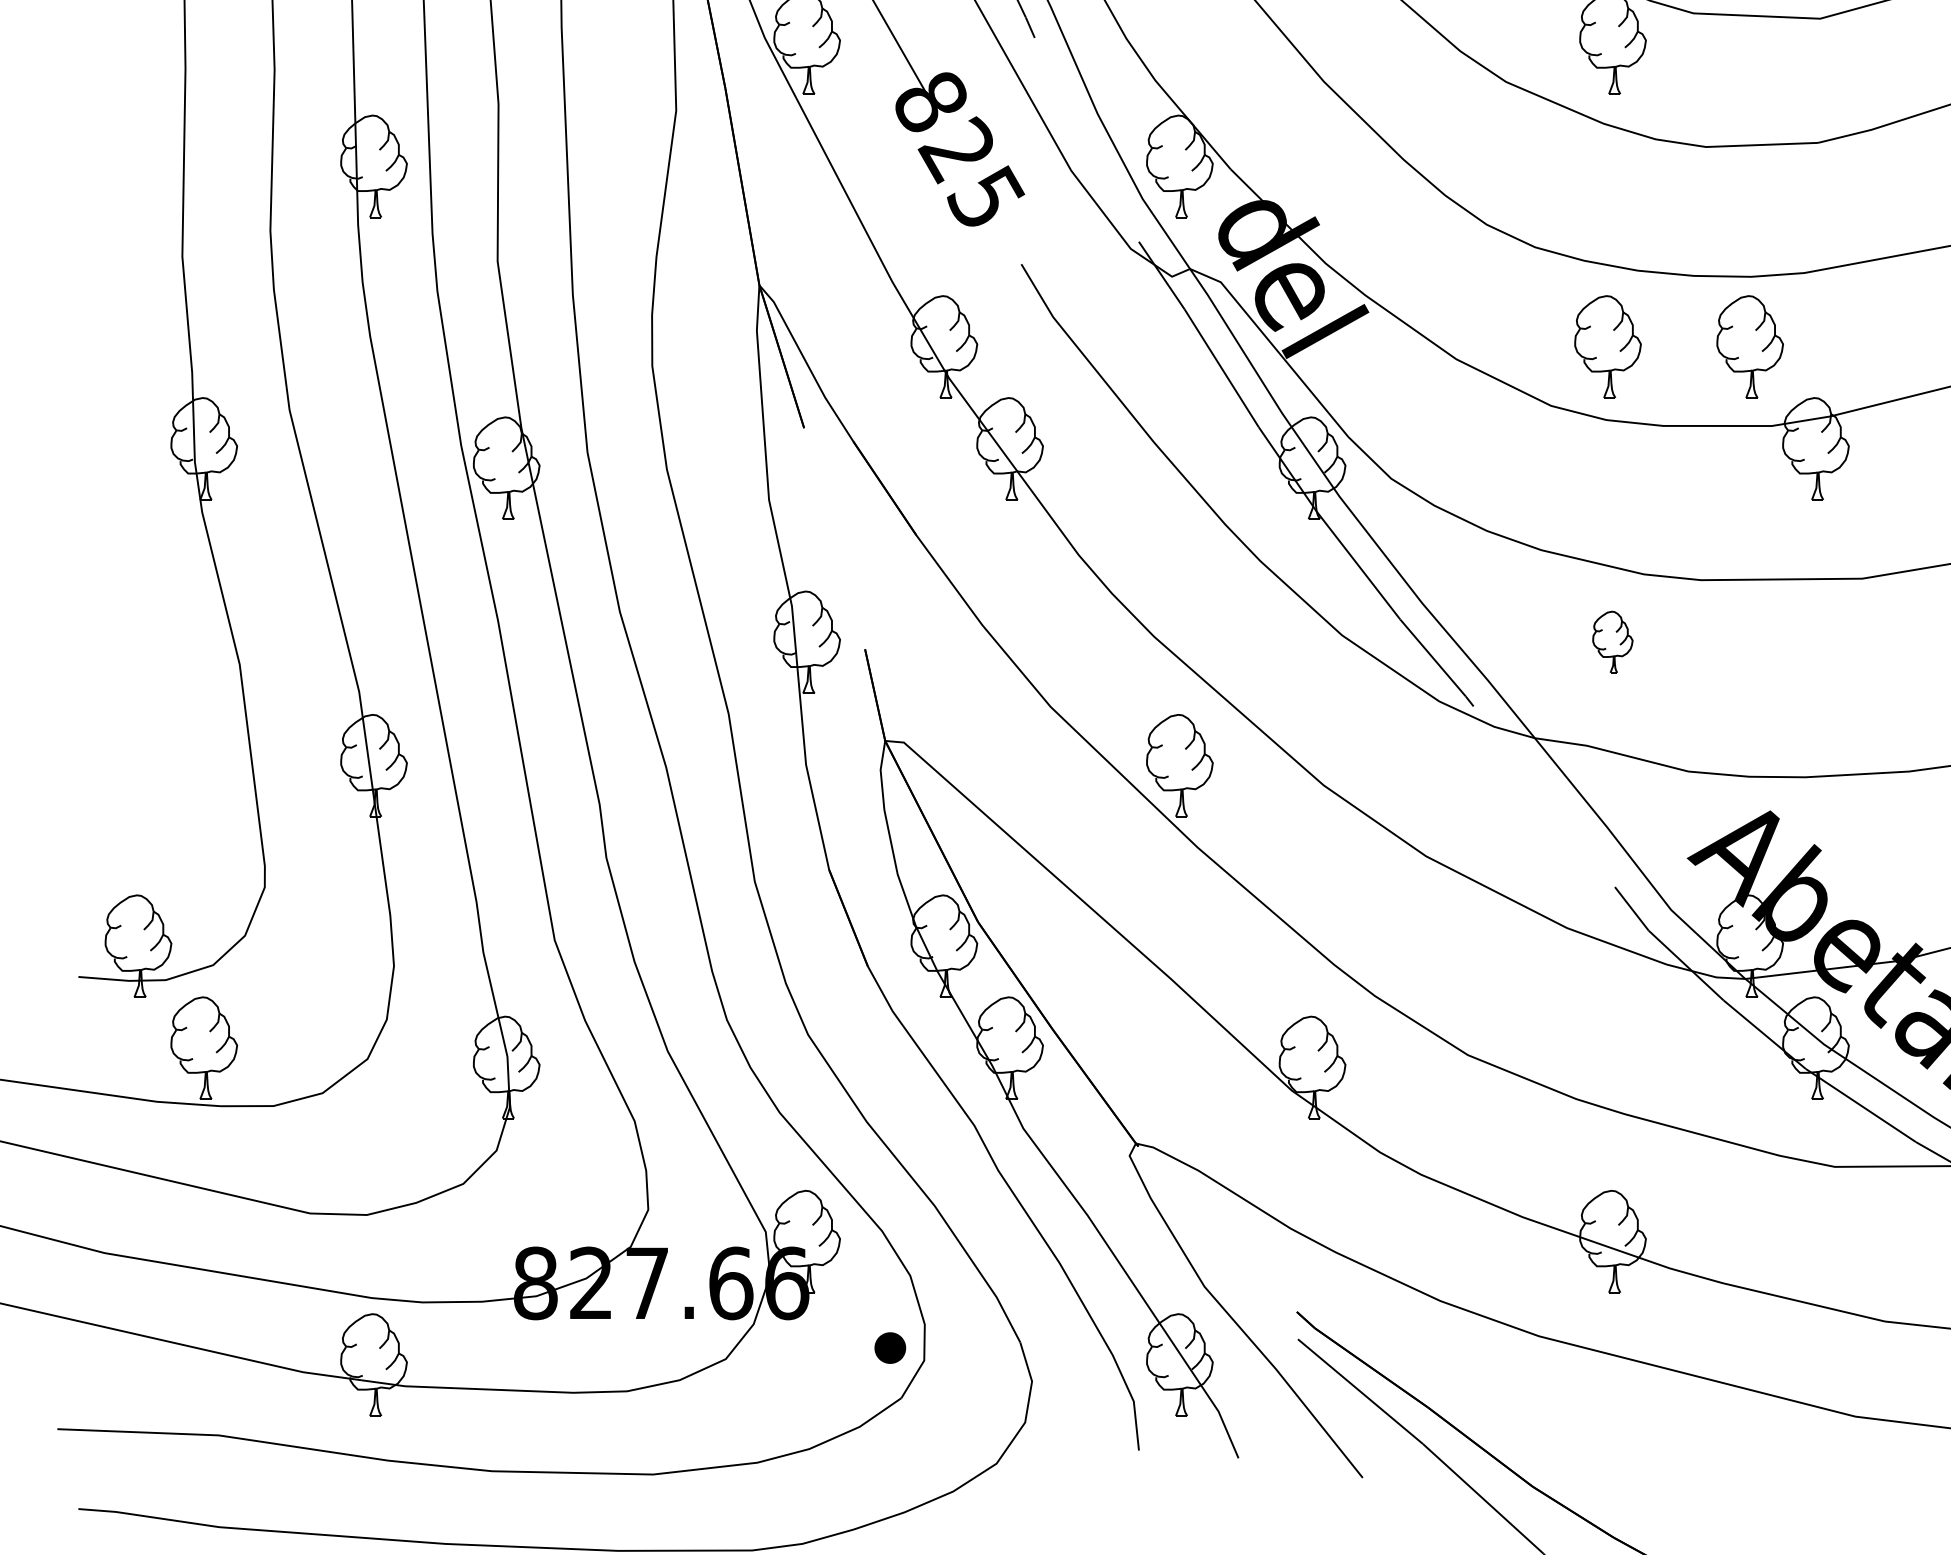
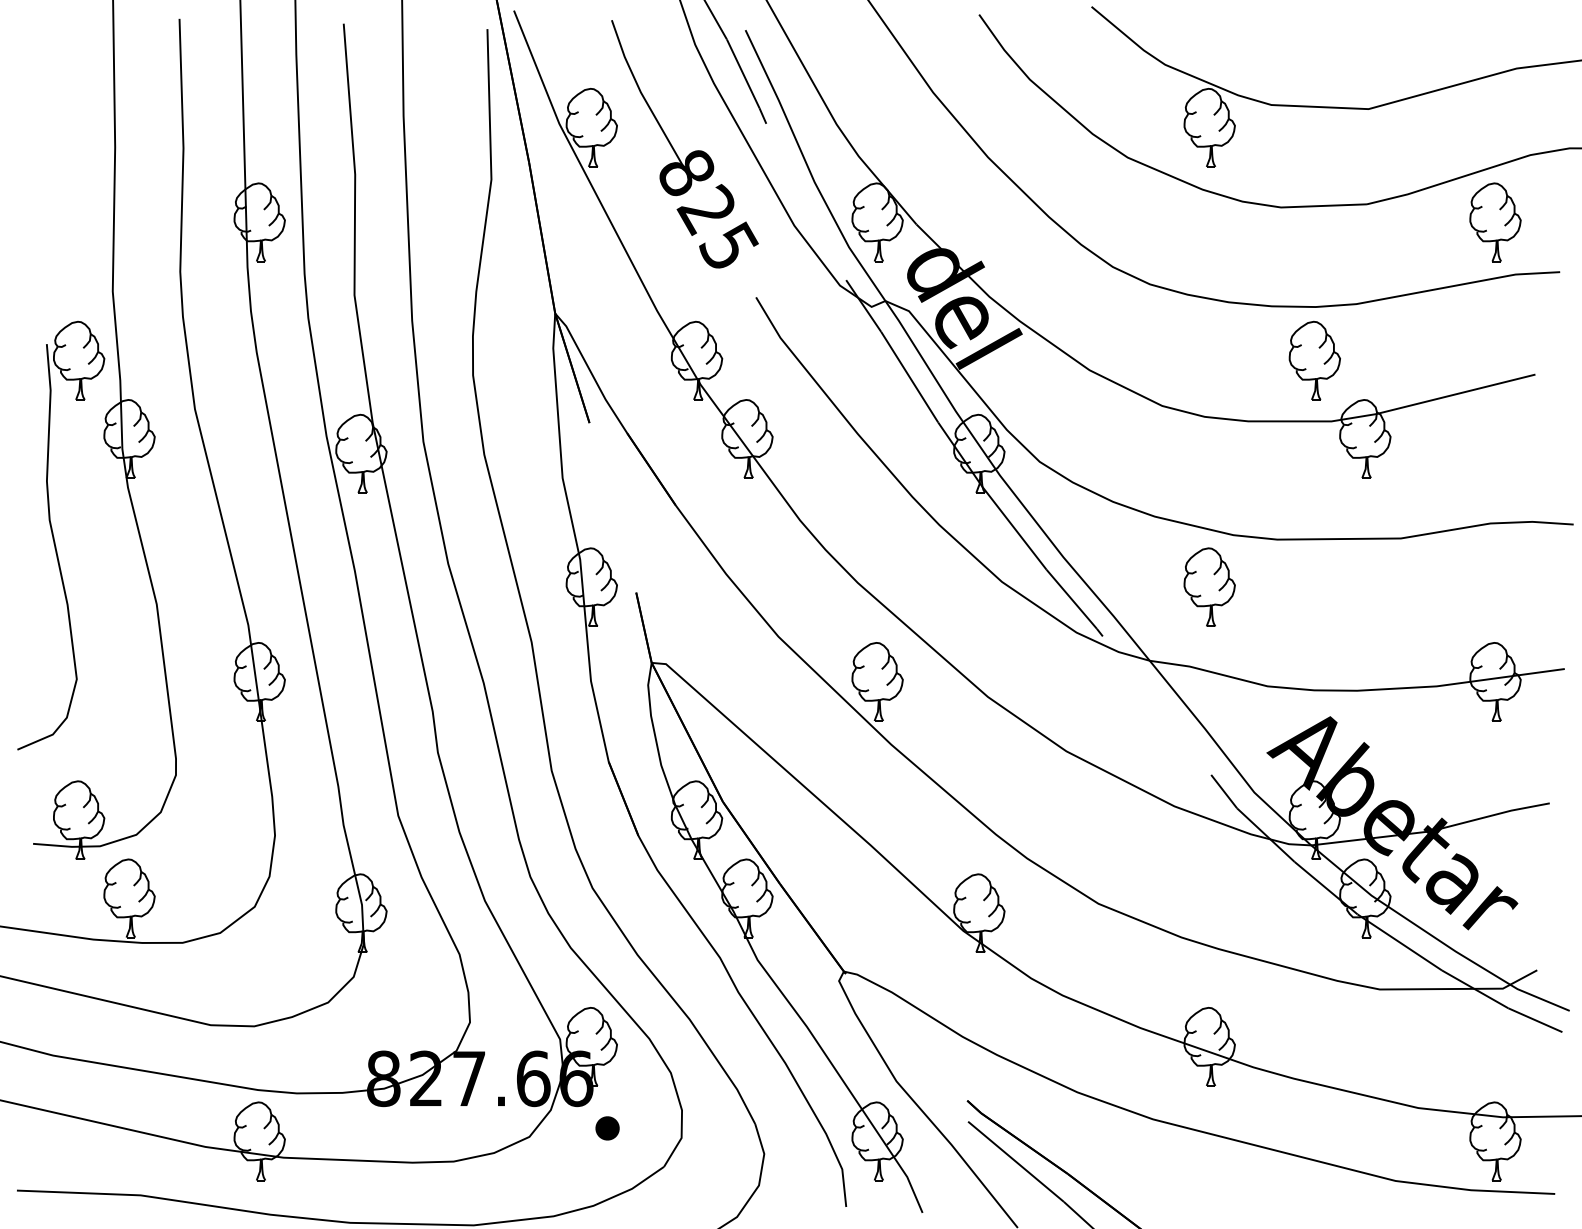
part: (1607, 346) -> (1205, 360), removed
part: (106, 576) -> (54, 536), added
part: (1612, 641) -> (1209, 586), size x1.67
part: (890, 1348) -> (607, 1128), moved

